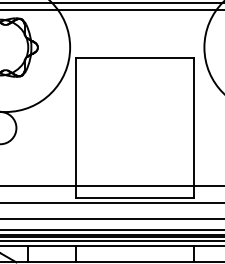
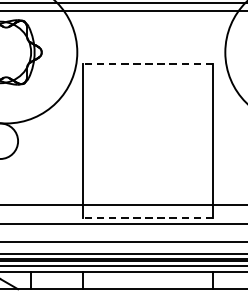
line: (134, 58) -> (148, 64), solid -> dashed
line: (134, 197) -> (148, 217), solid -> dashed

